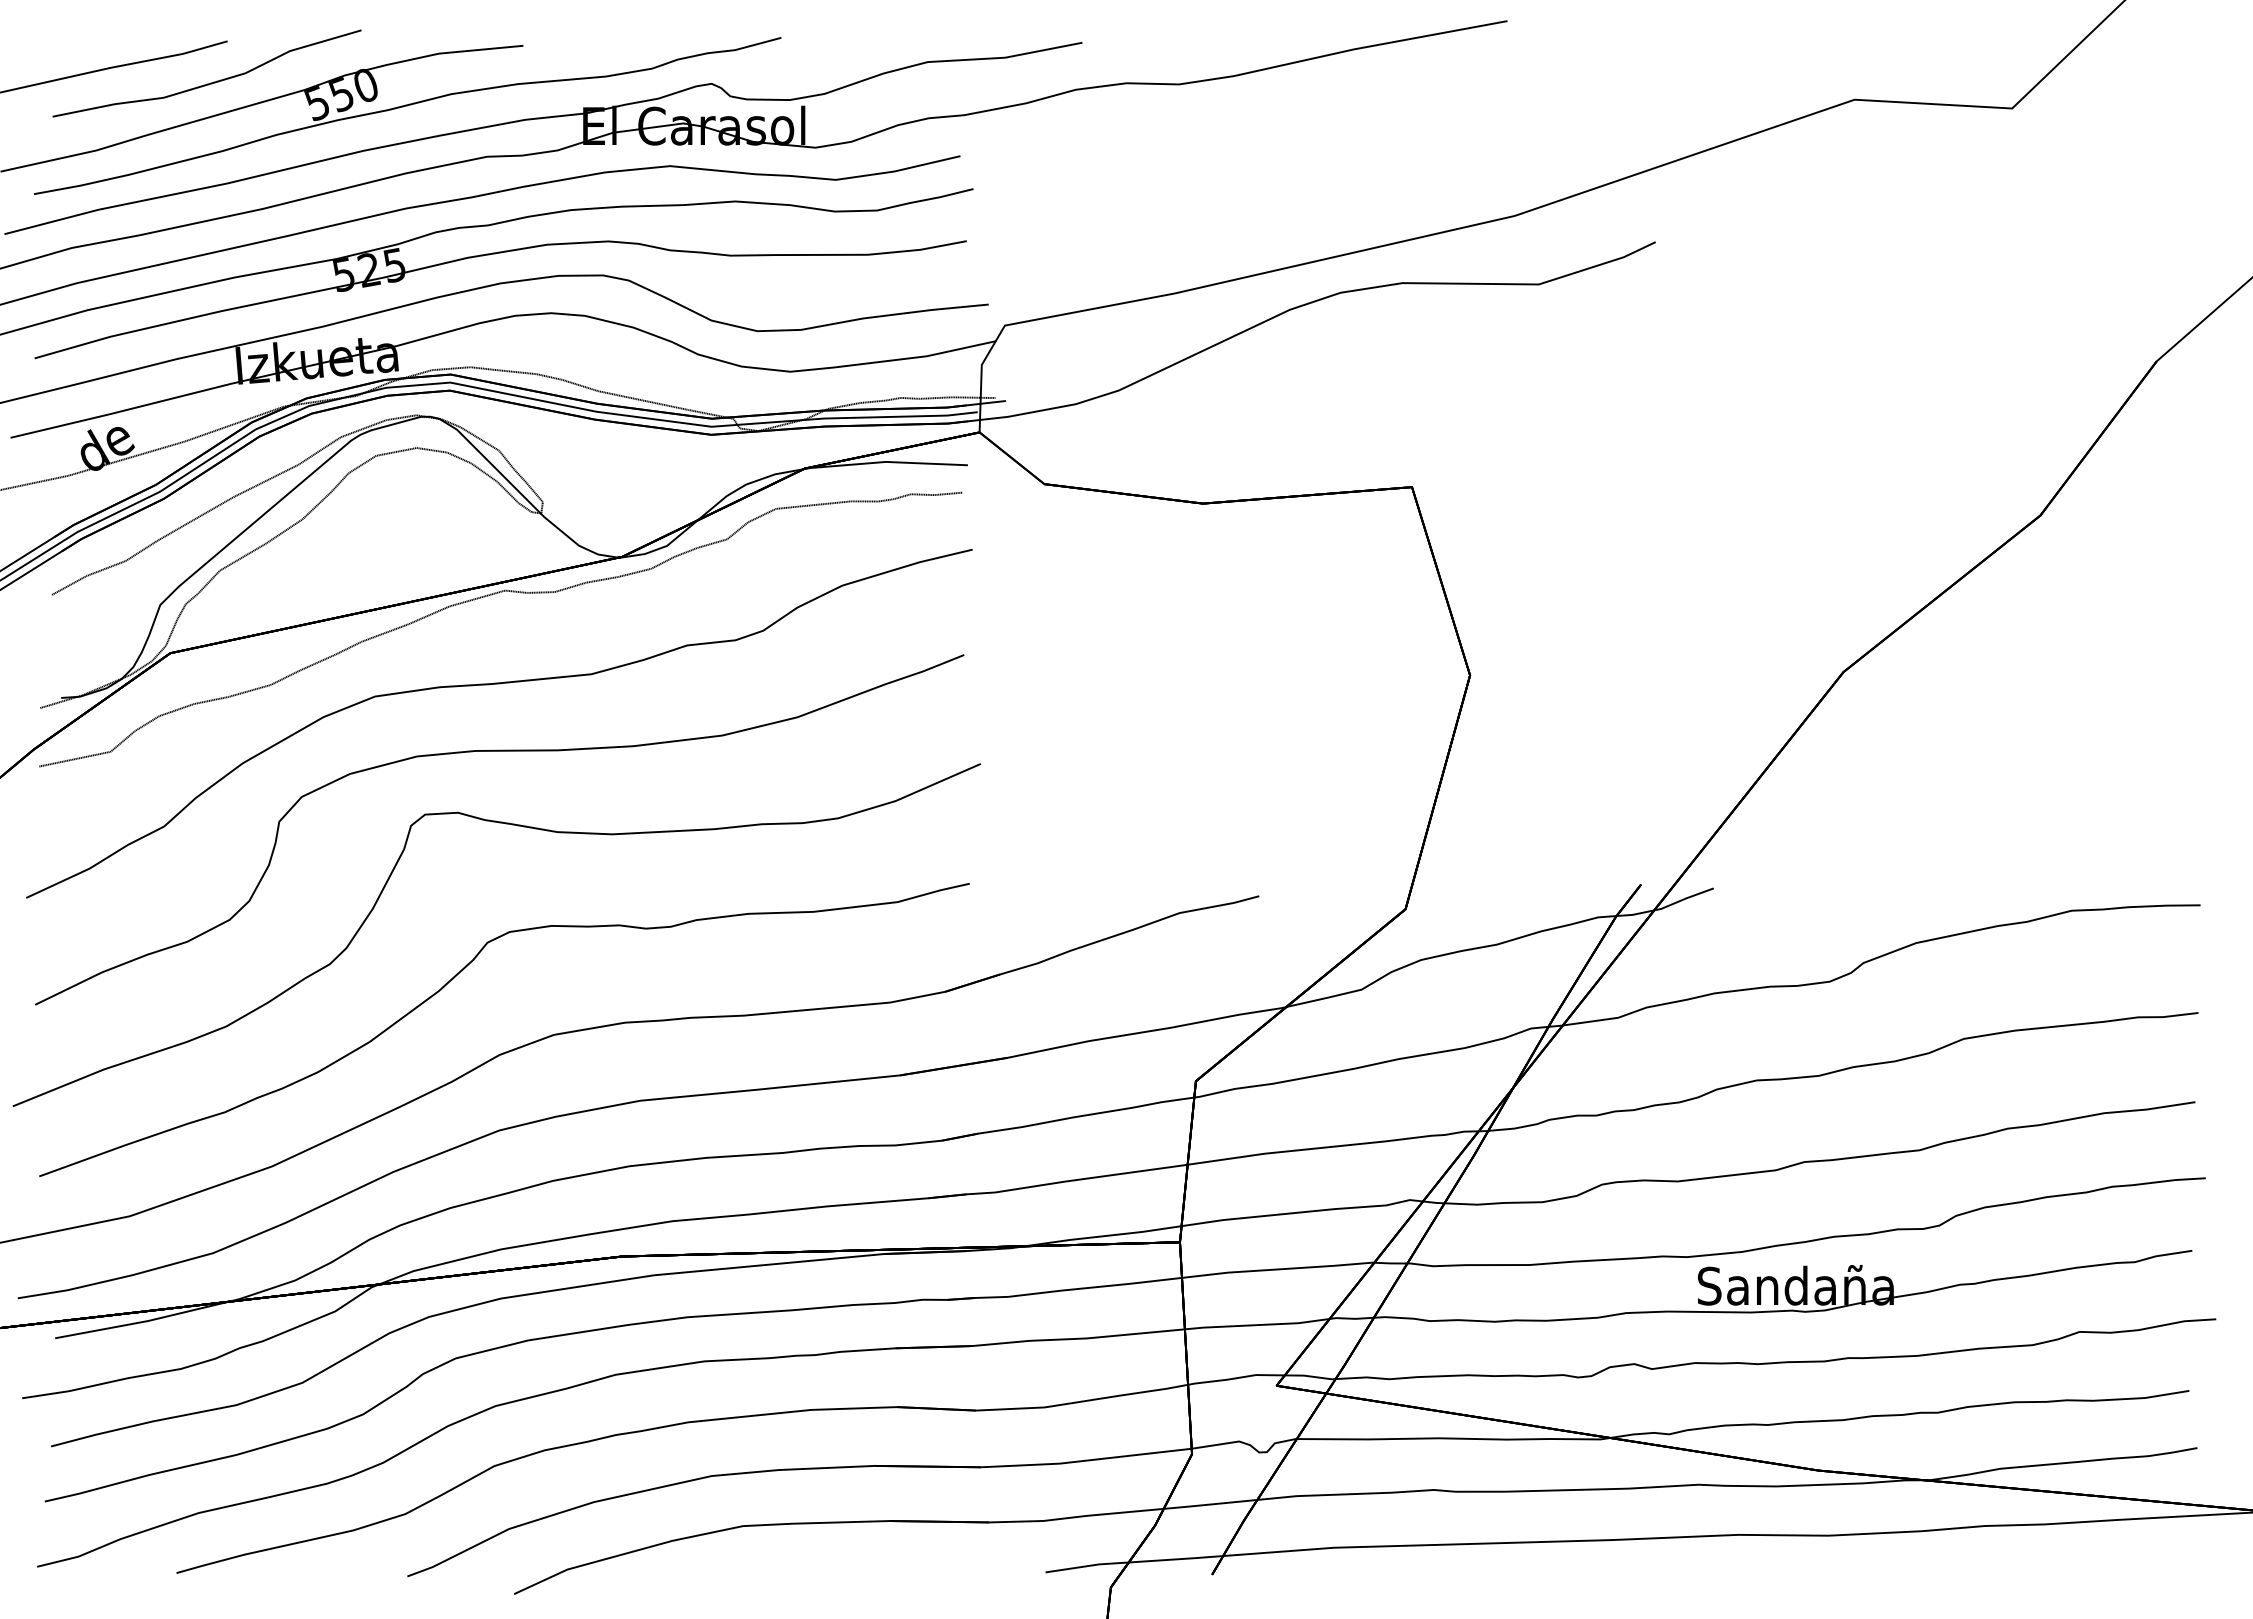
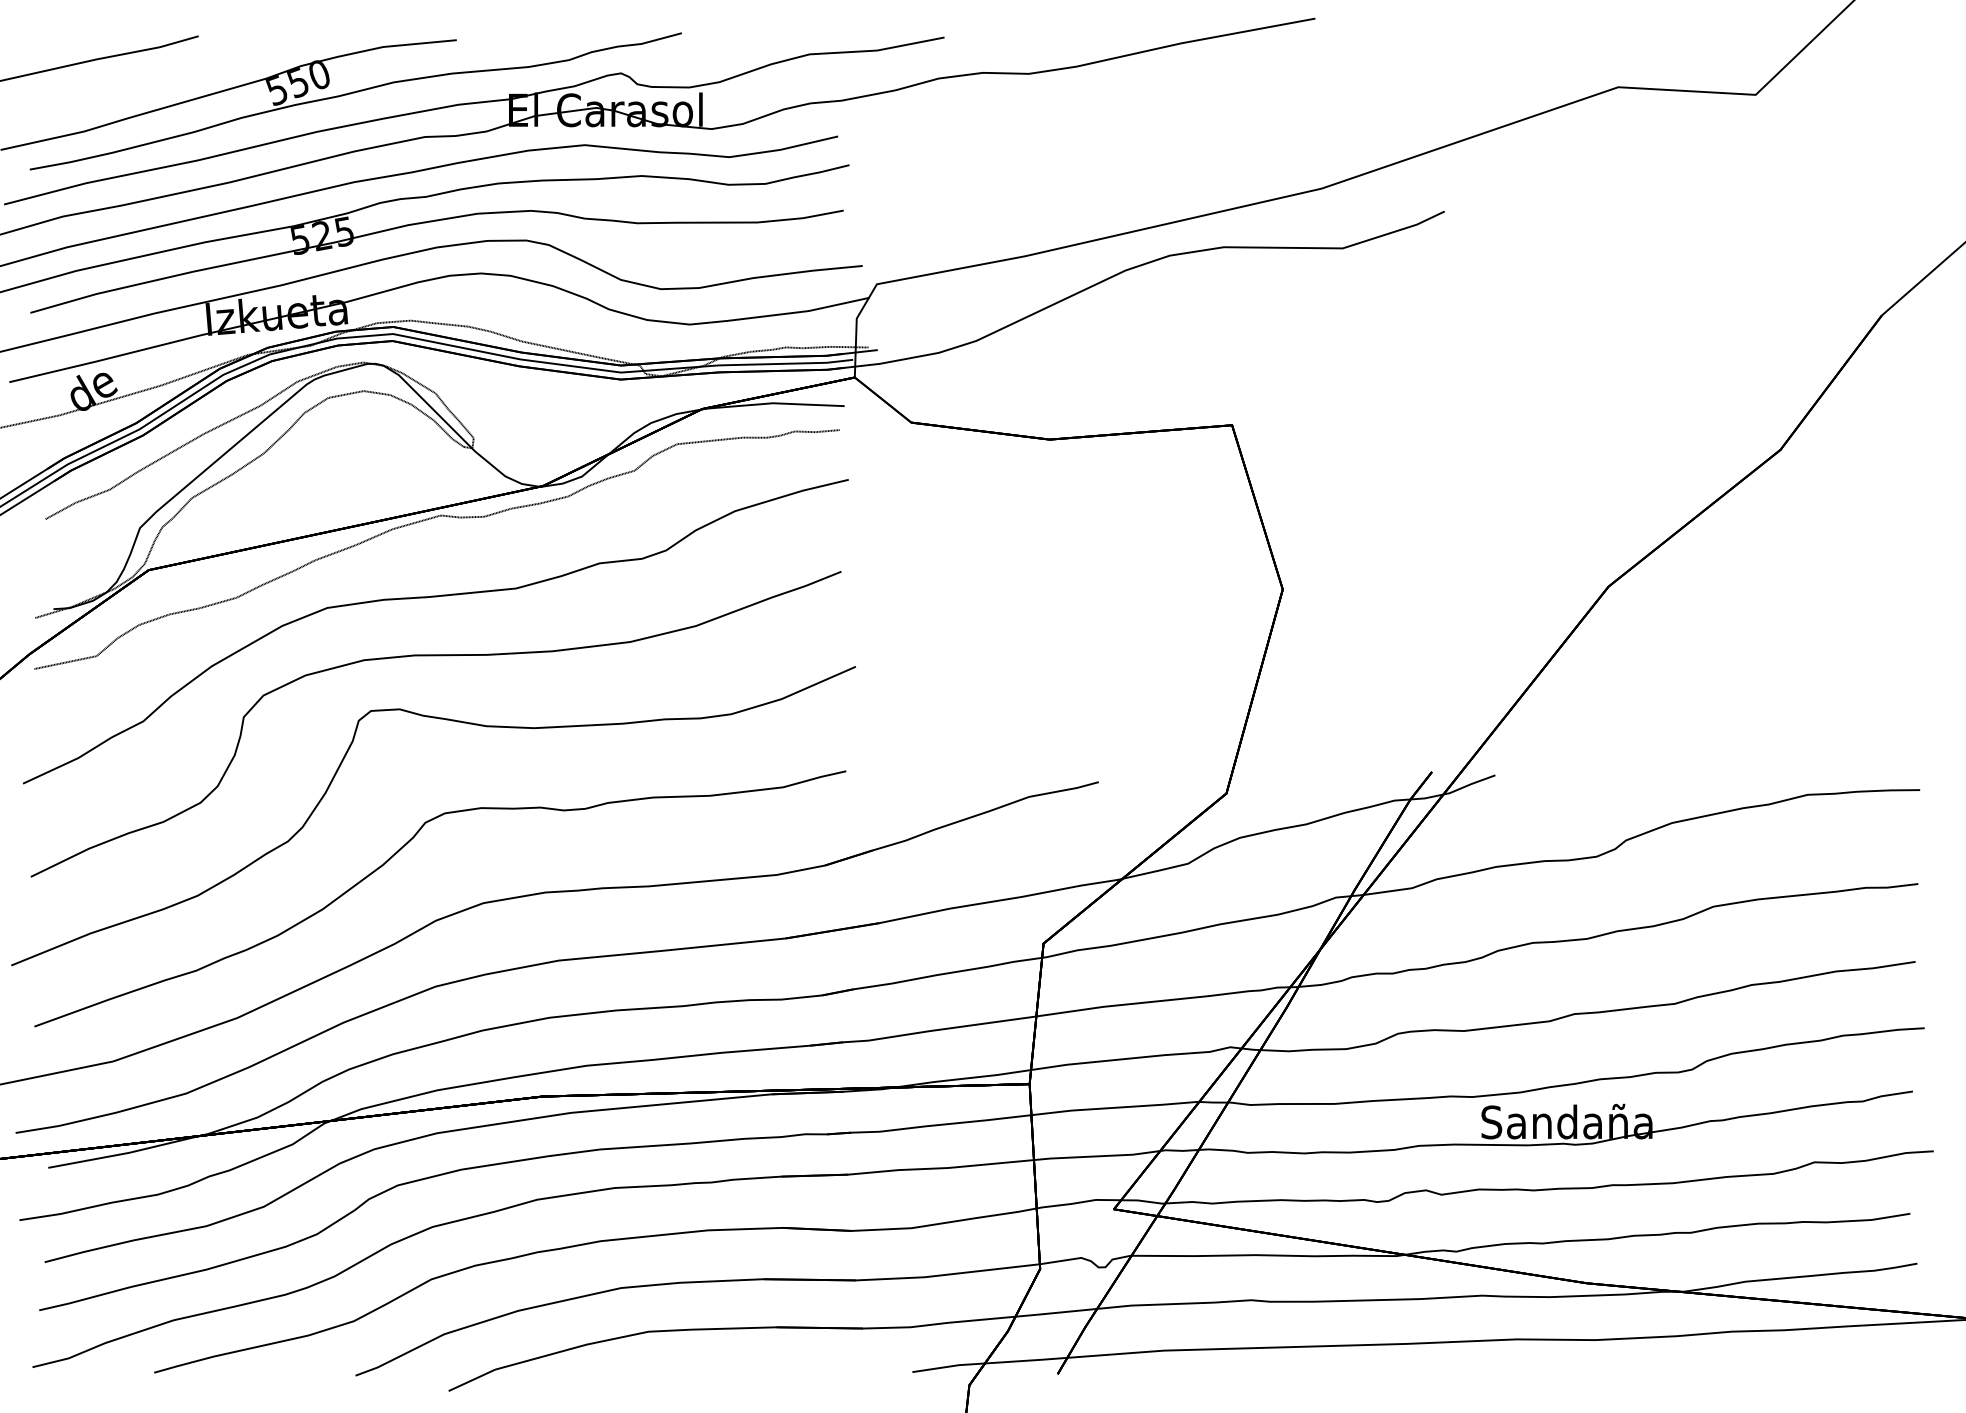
curve: (210, 82) -> (183, 72), removed

